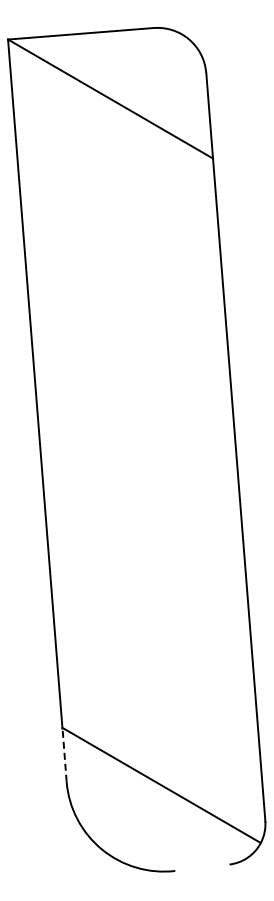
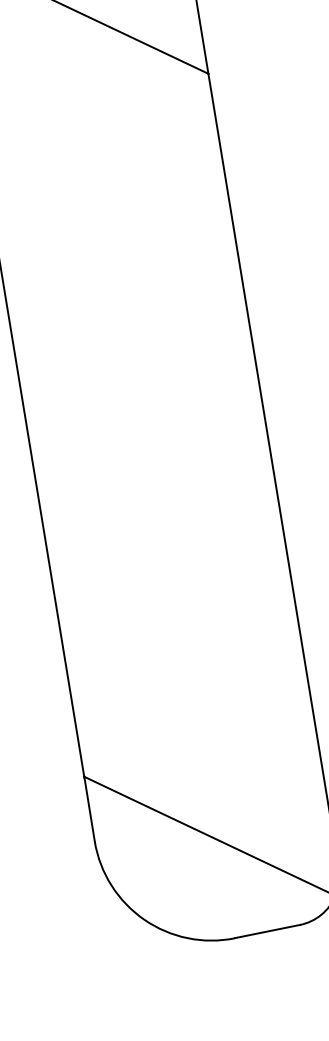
line: (64, 754) -> (89, 808), dashed -> solid
line: (202, 867) -> (267, 931), added

